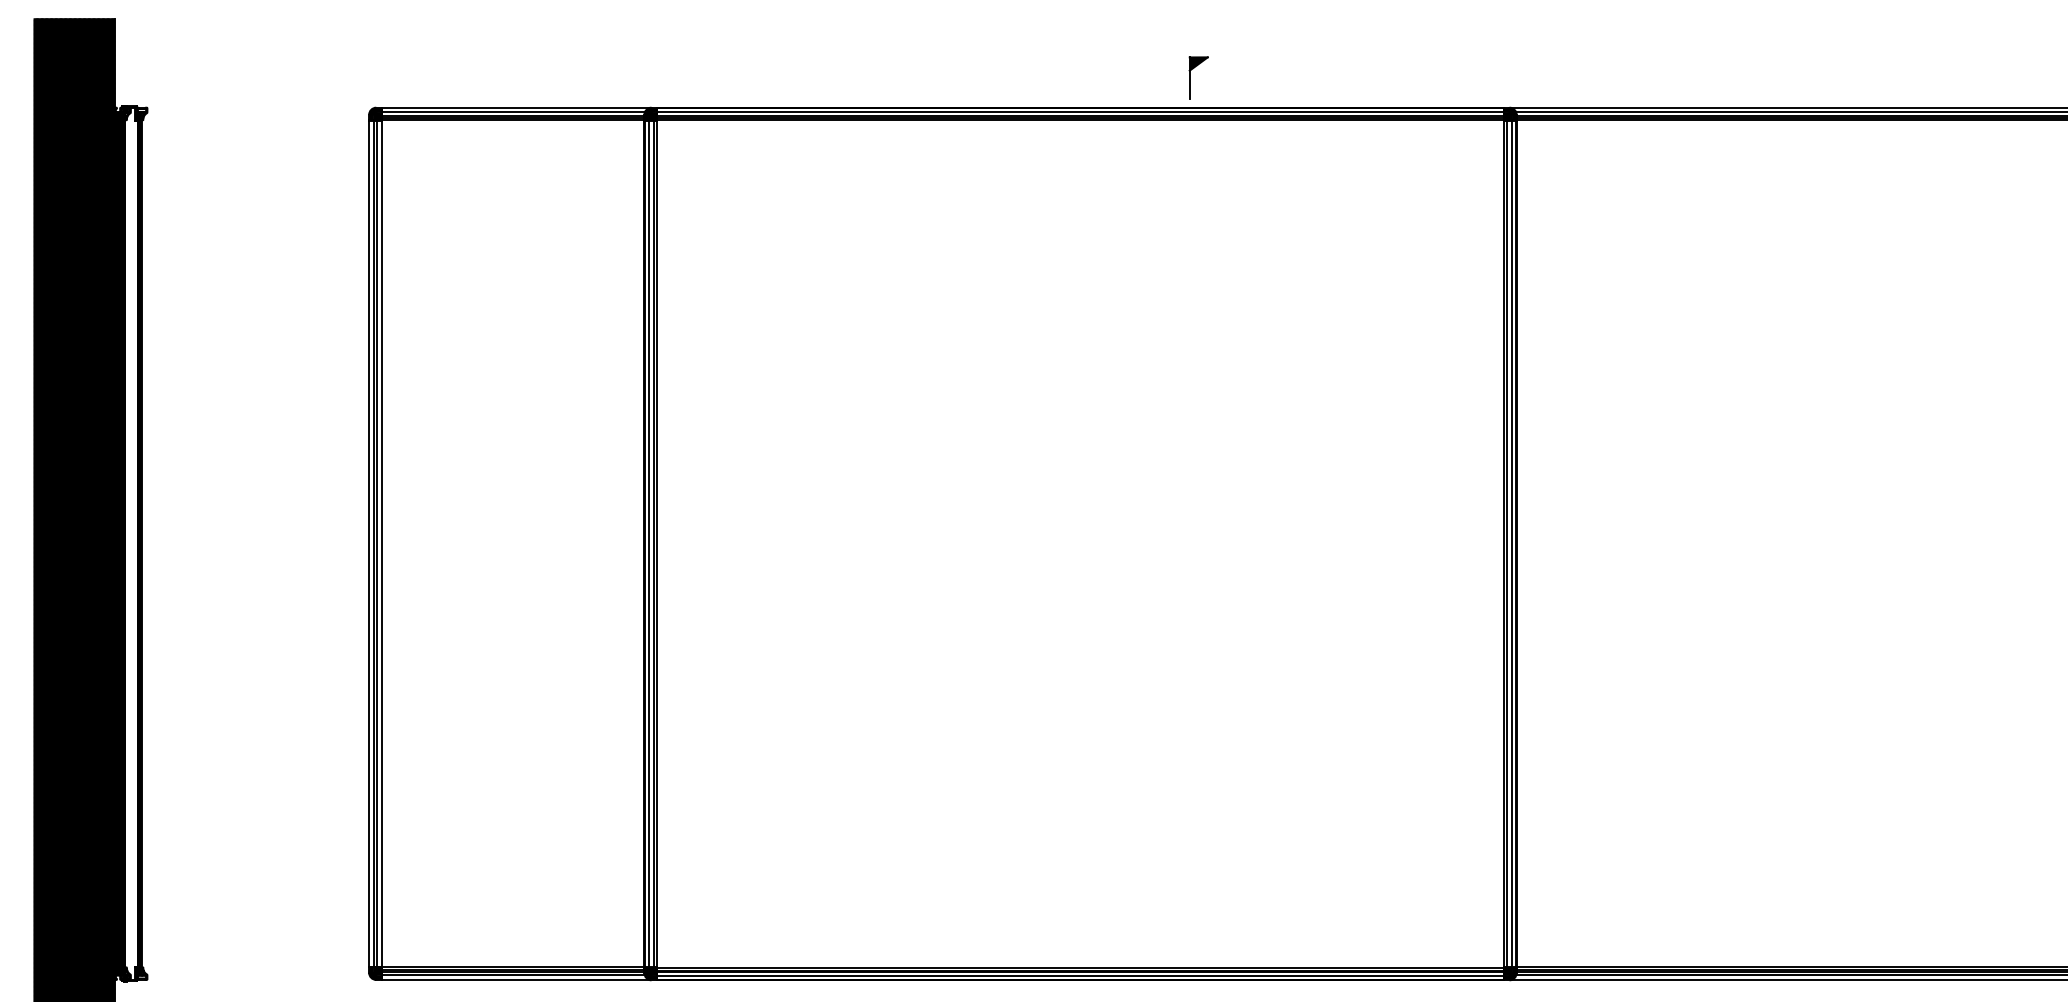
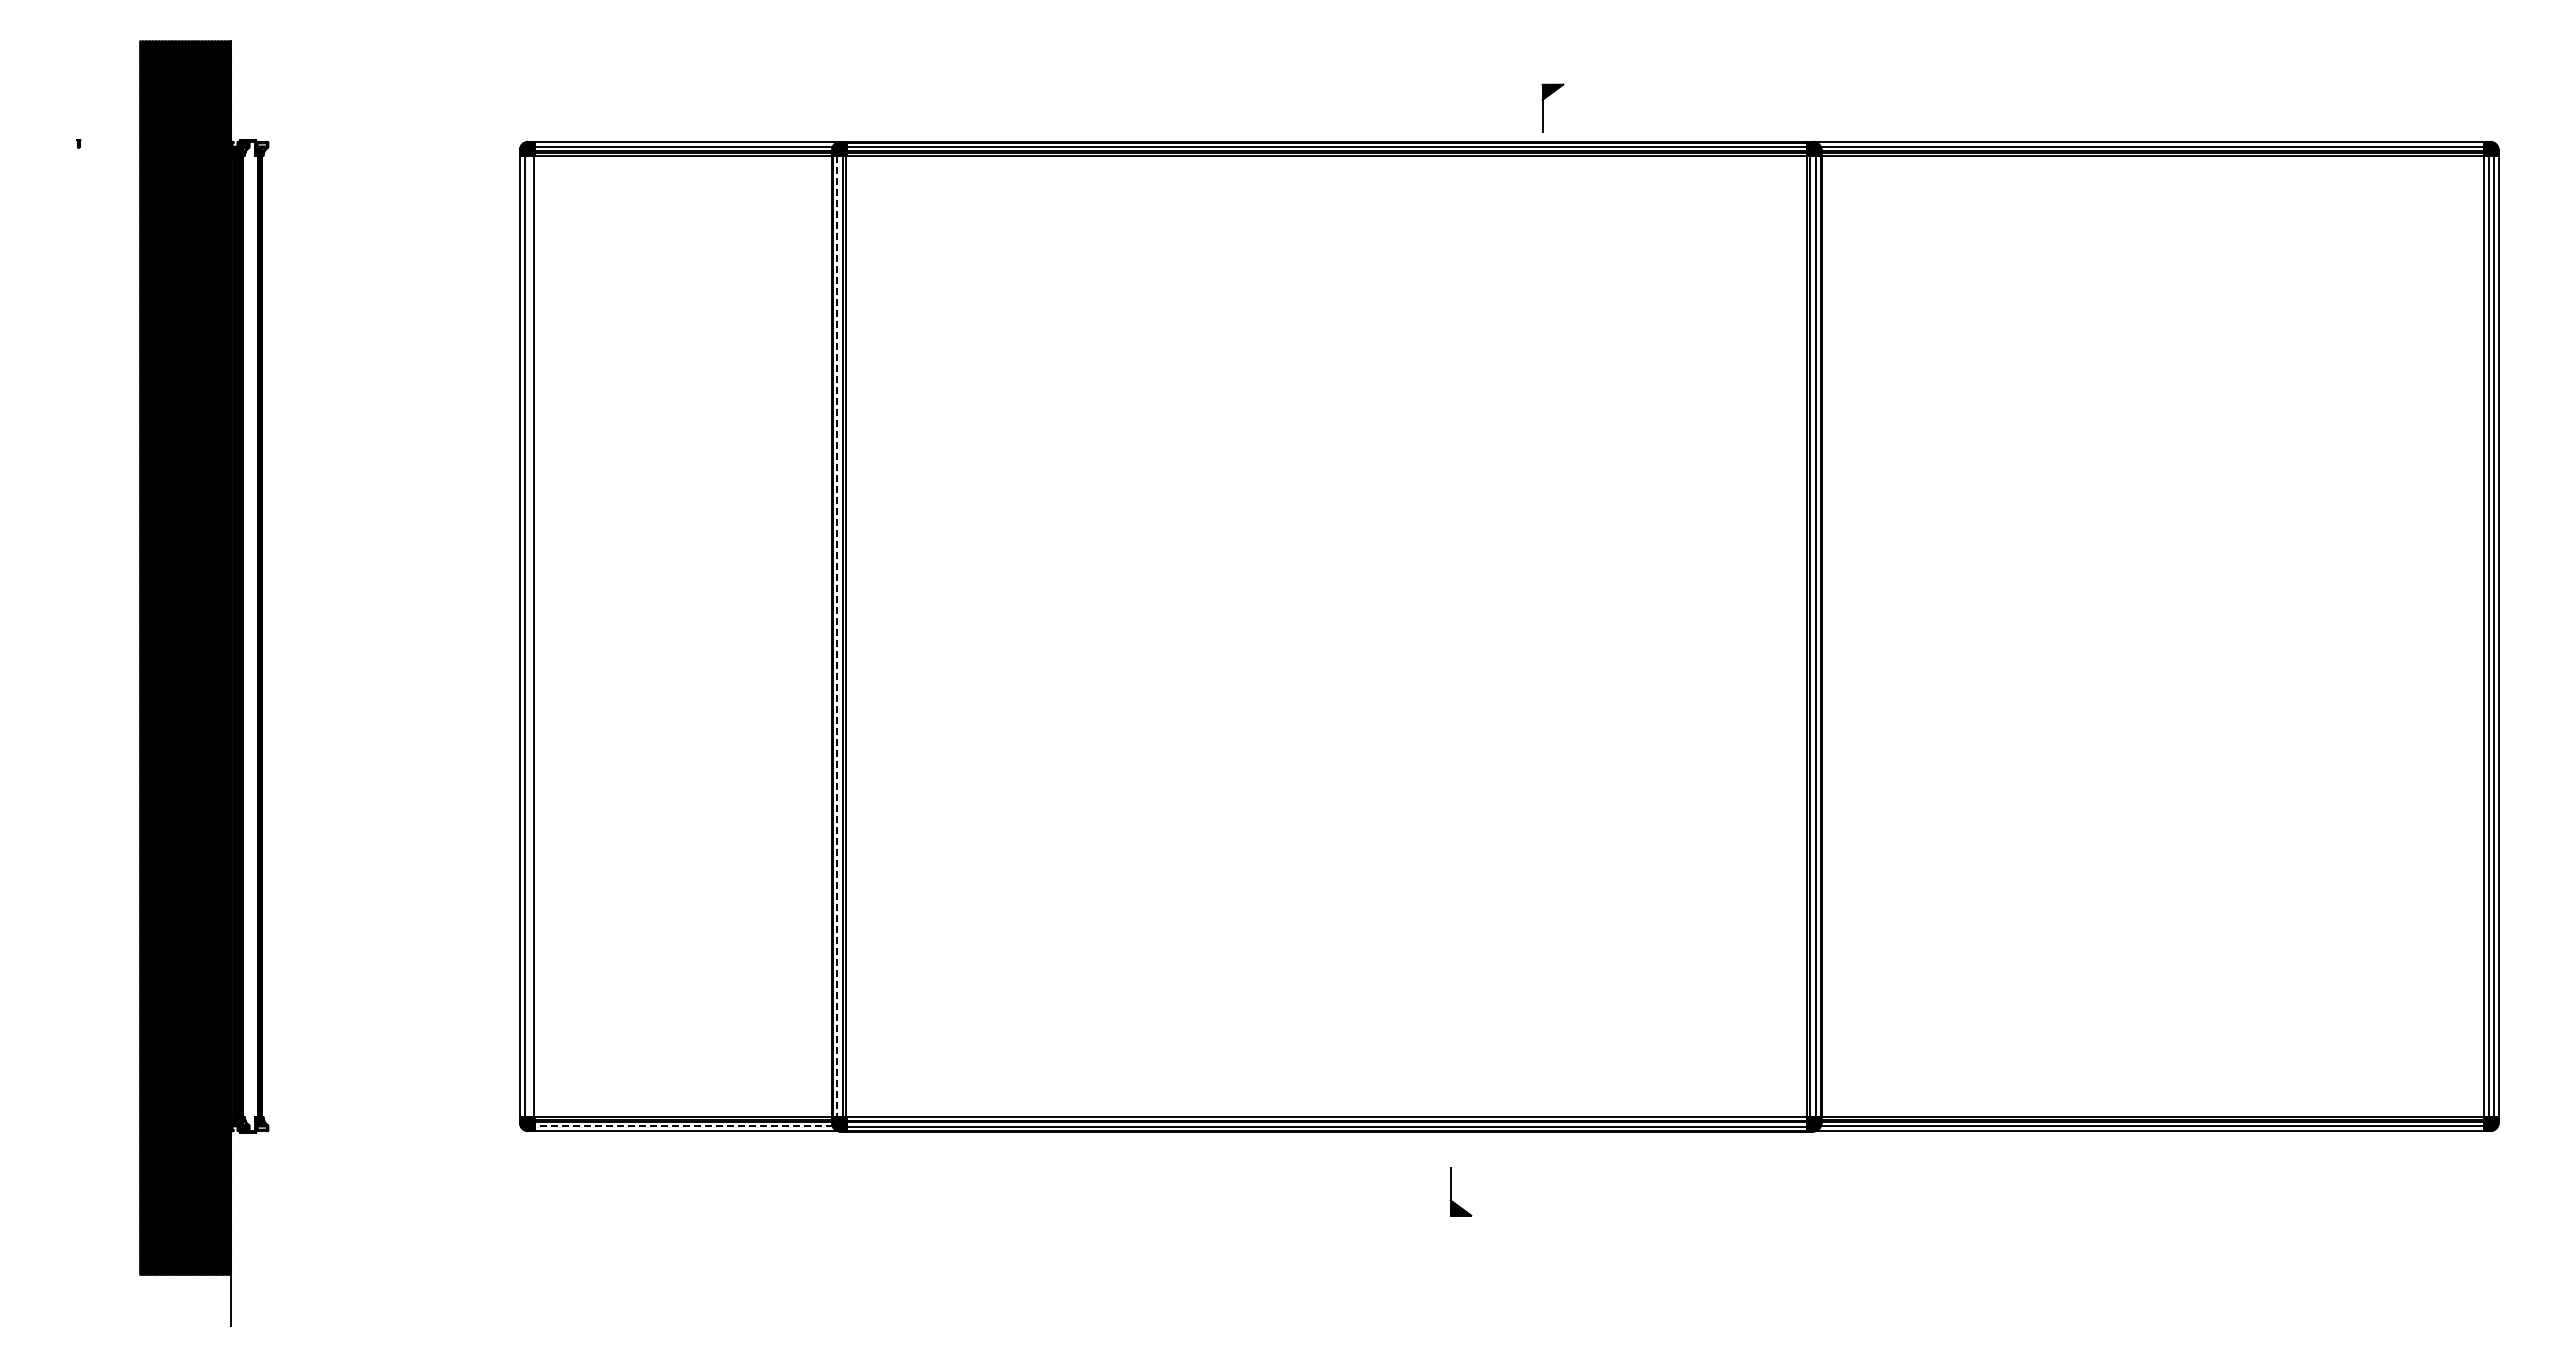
part: (1190, 77) -> (1543, 107), moved
line: (377, 543) -> (529, 636), removed
line: (649, 544) -> (837, 637), solid -> dashed
line: (513, 975) -> (683, 1126), solid -> dashed

